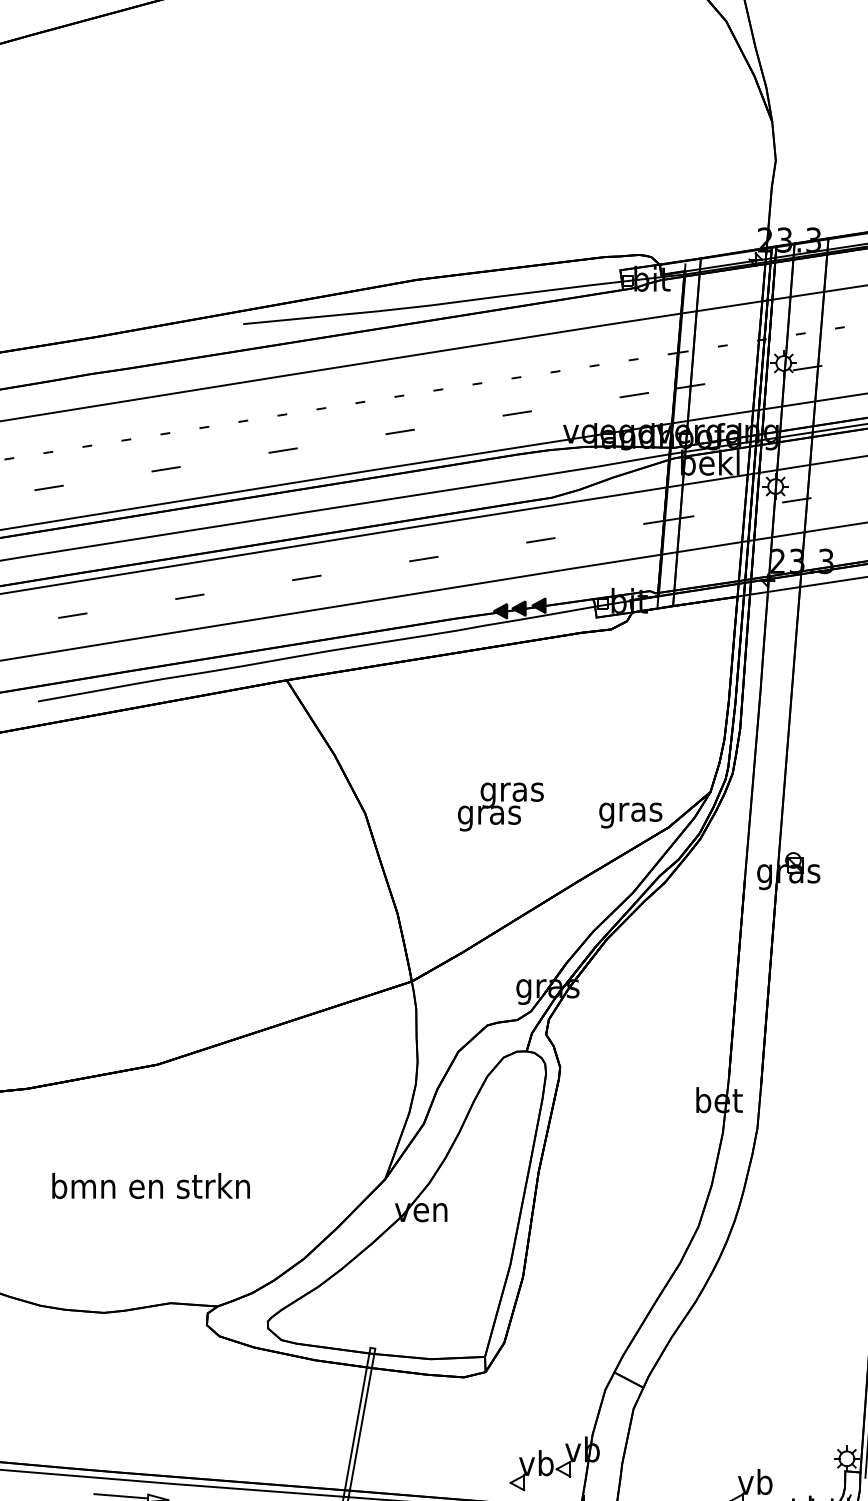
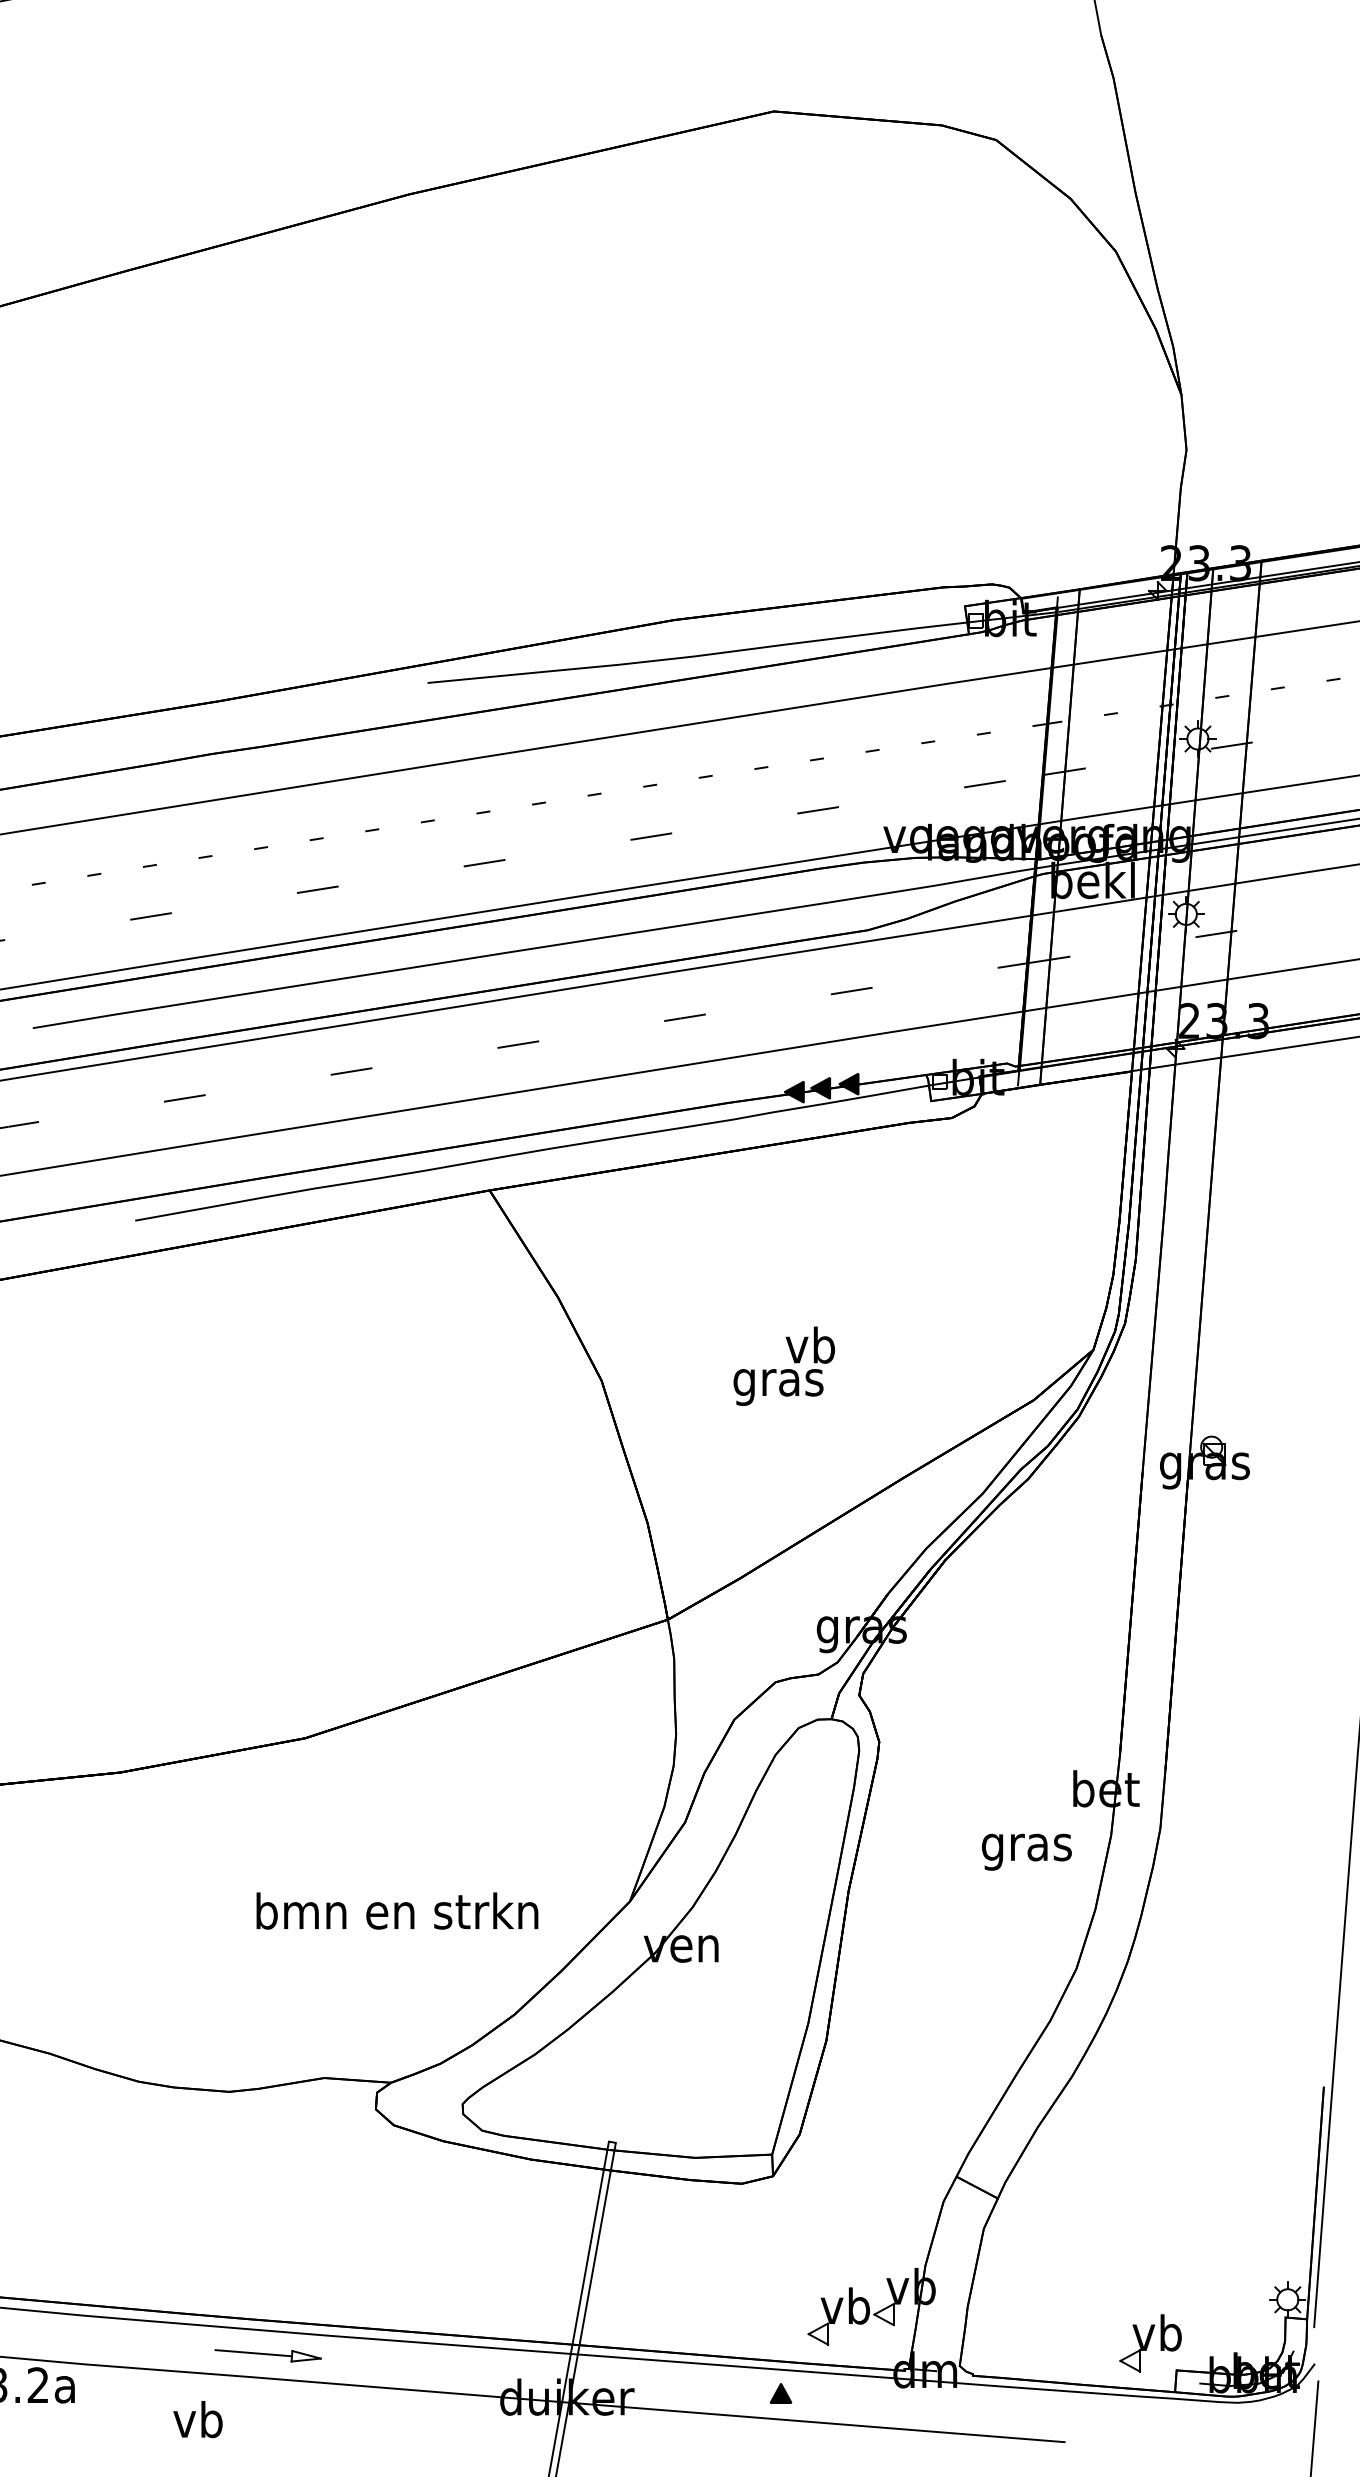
text: (511, 791) -> (810, 1349), gras -> vb
text: (630, 815) -> (1026, 1851), moved
text: (151, 1185) -> (397, 1910), moved

